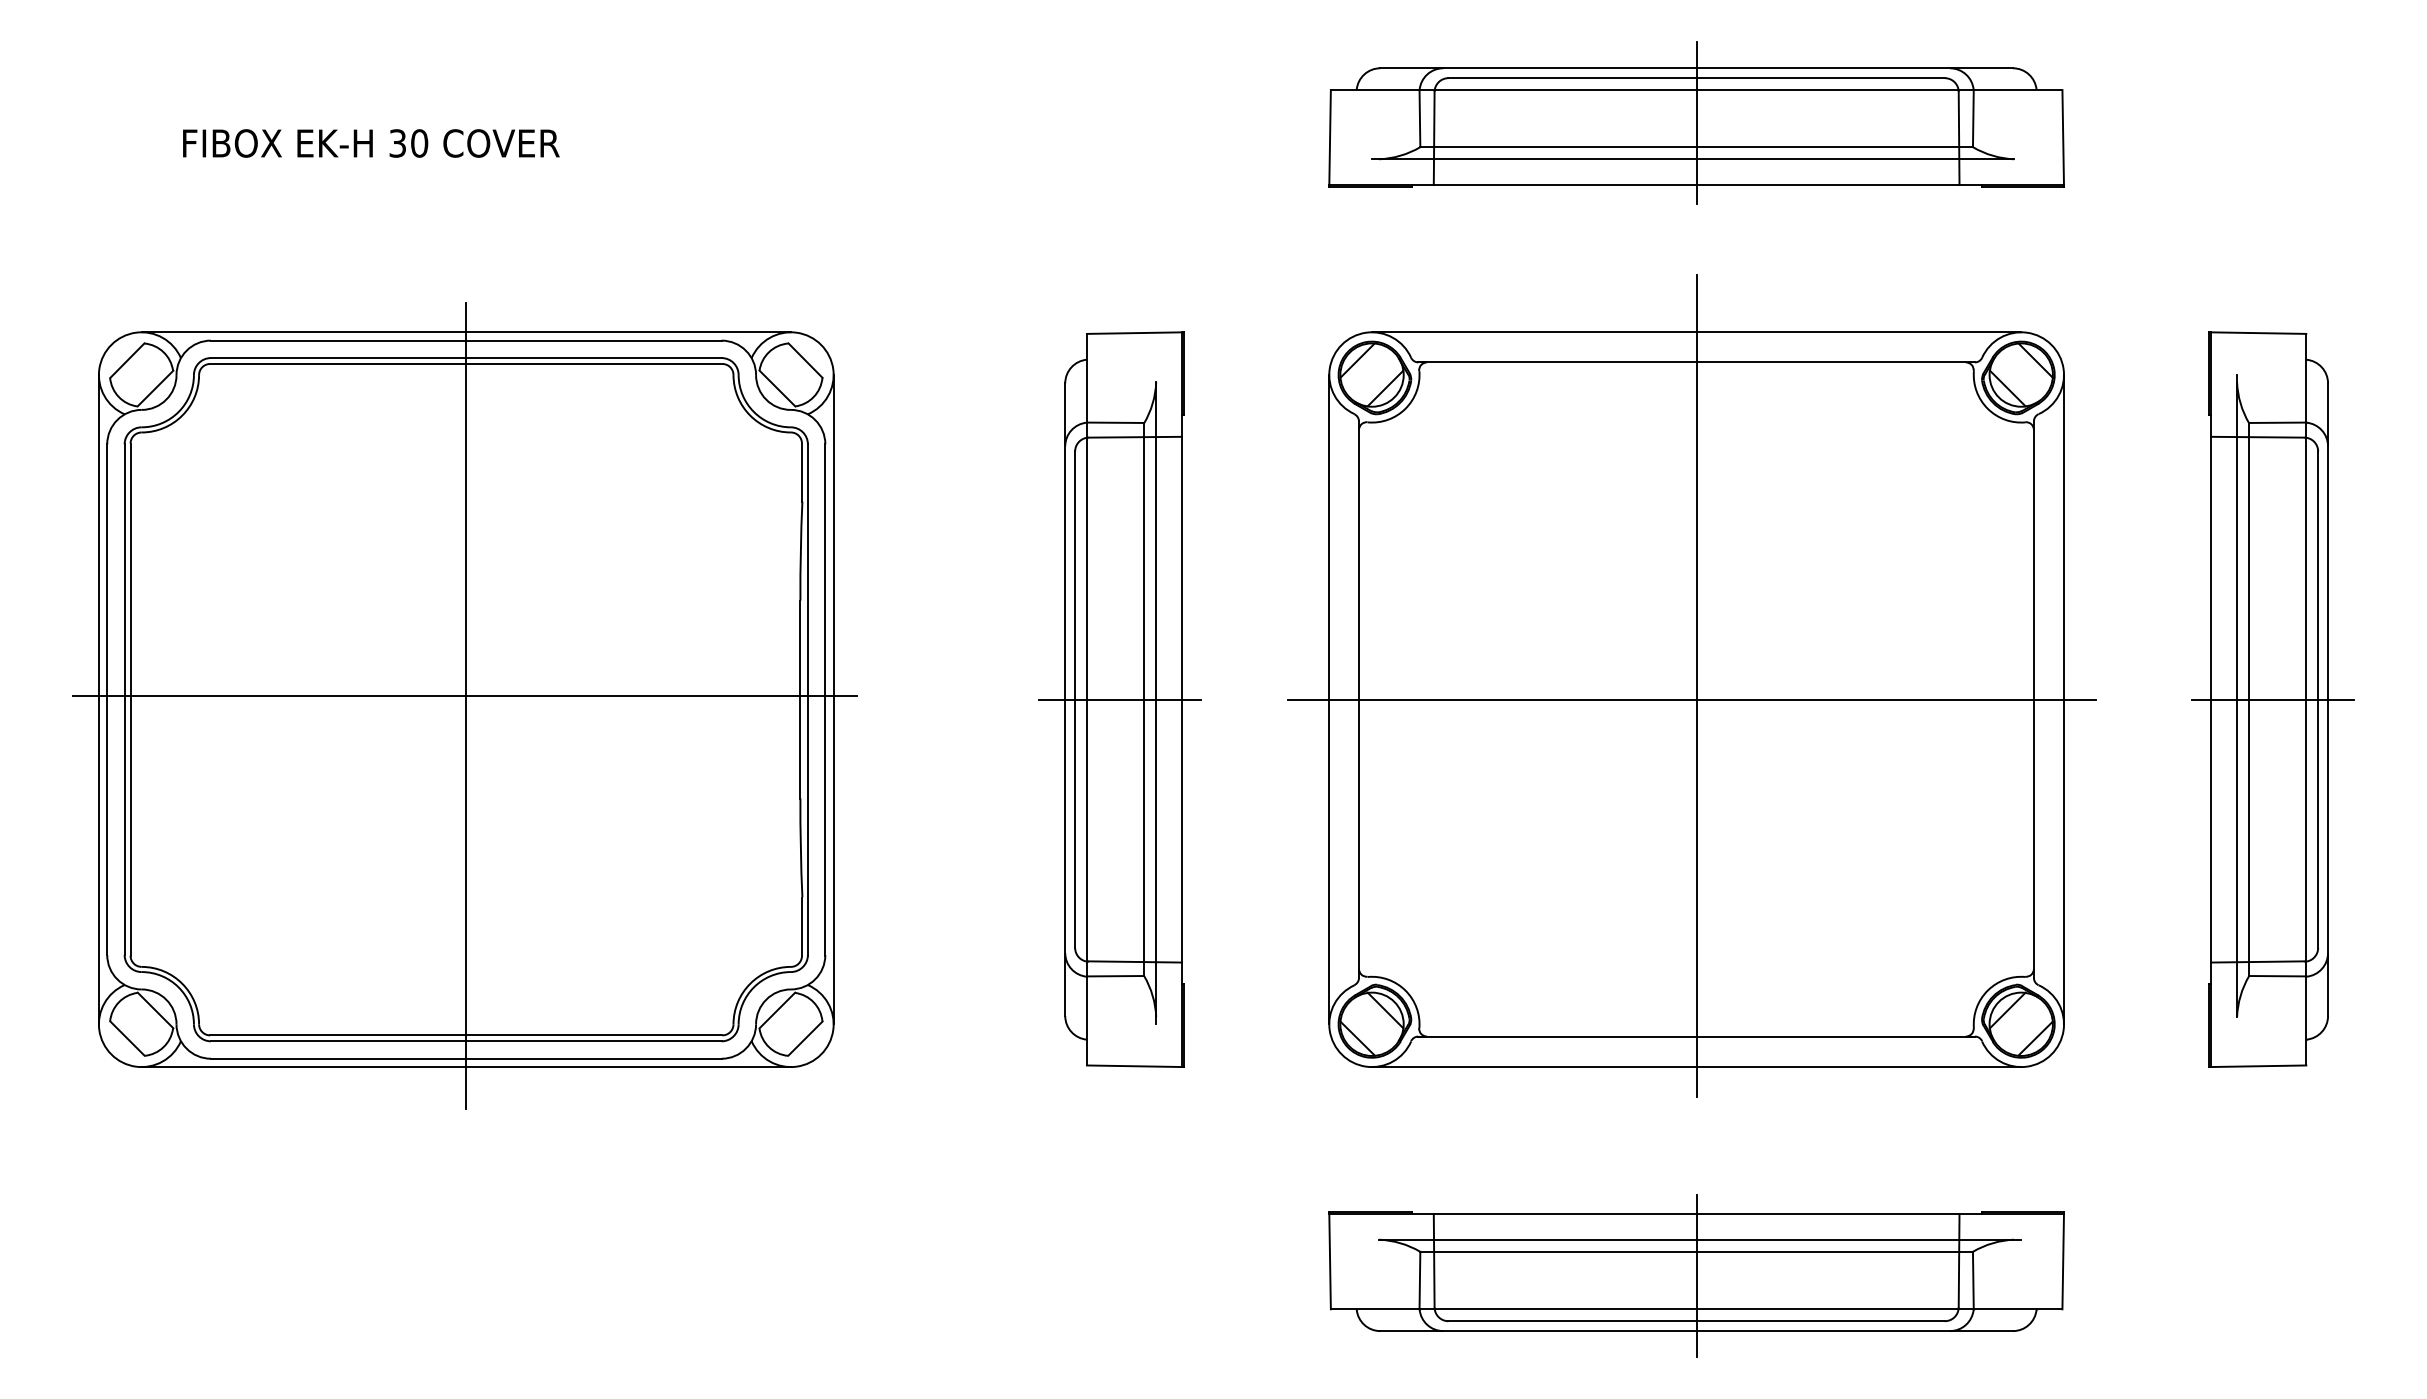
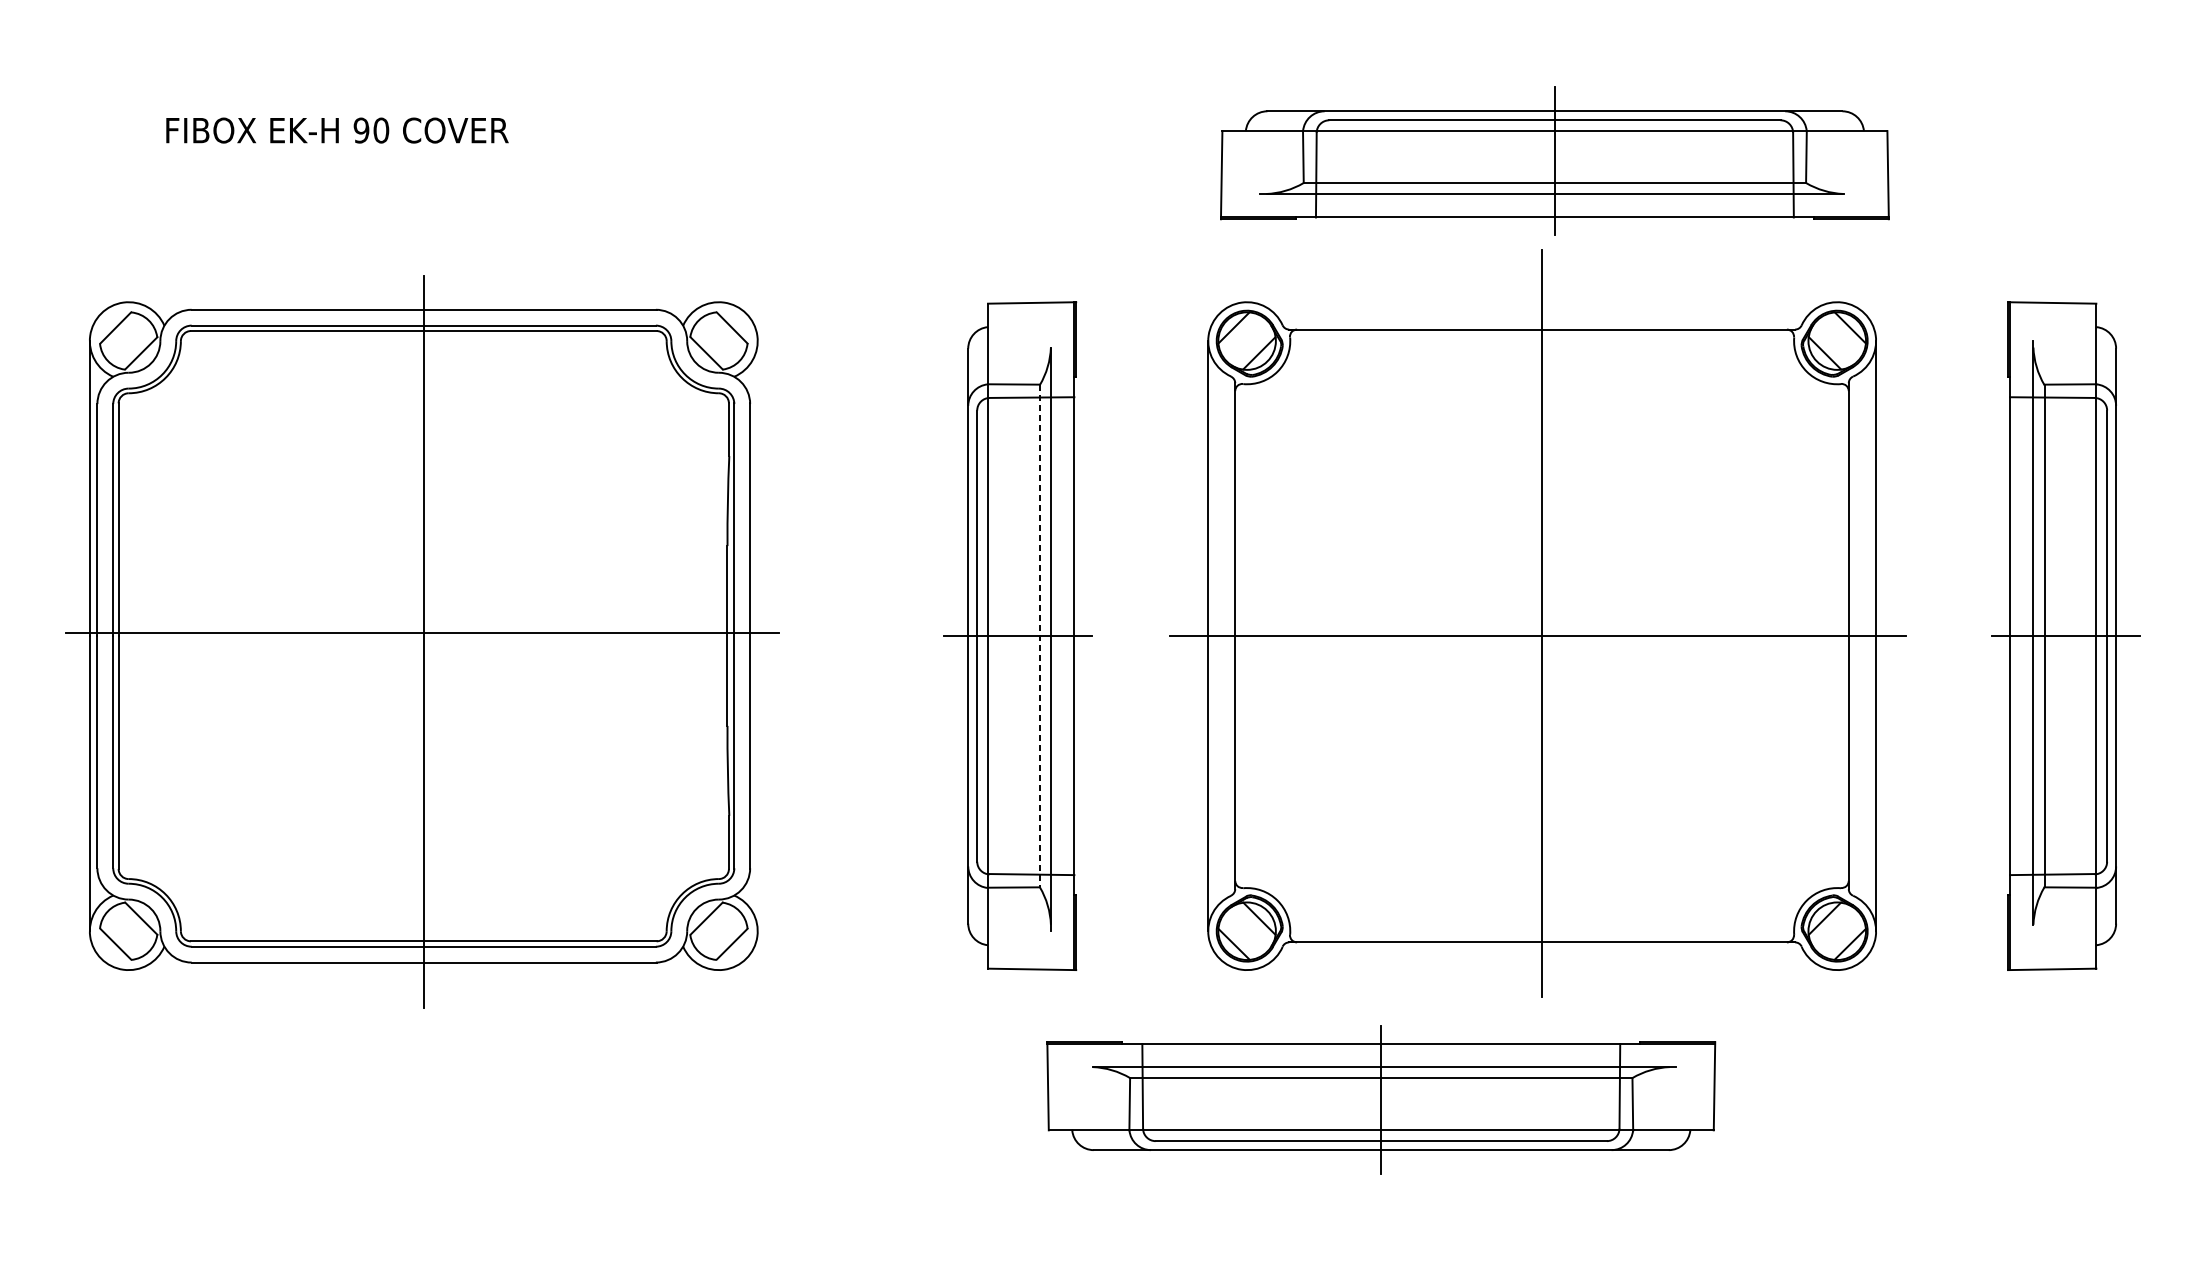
part: (1696, 122) -> (1554, 160), moved
text: (397, 143) -> (361, 130), 30 -> 90
line: (465, 332) -> (423, 302), removed
line: (1696, 332) -> (1542, 302), removed
line: (833, 699) -> (757, 636), removed
line: (1144, 699) -> (1040, 636), solid -> dashed
line: (465, 1067) -> (423, 970), removed
line: (1696, 1067) -> (1542, 970), removed
part: (1696, 1275) -> (1381, 1099), moved

